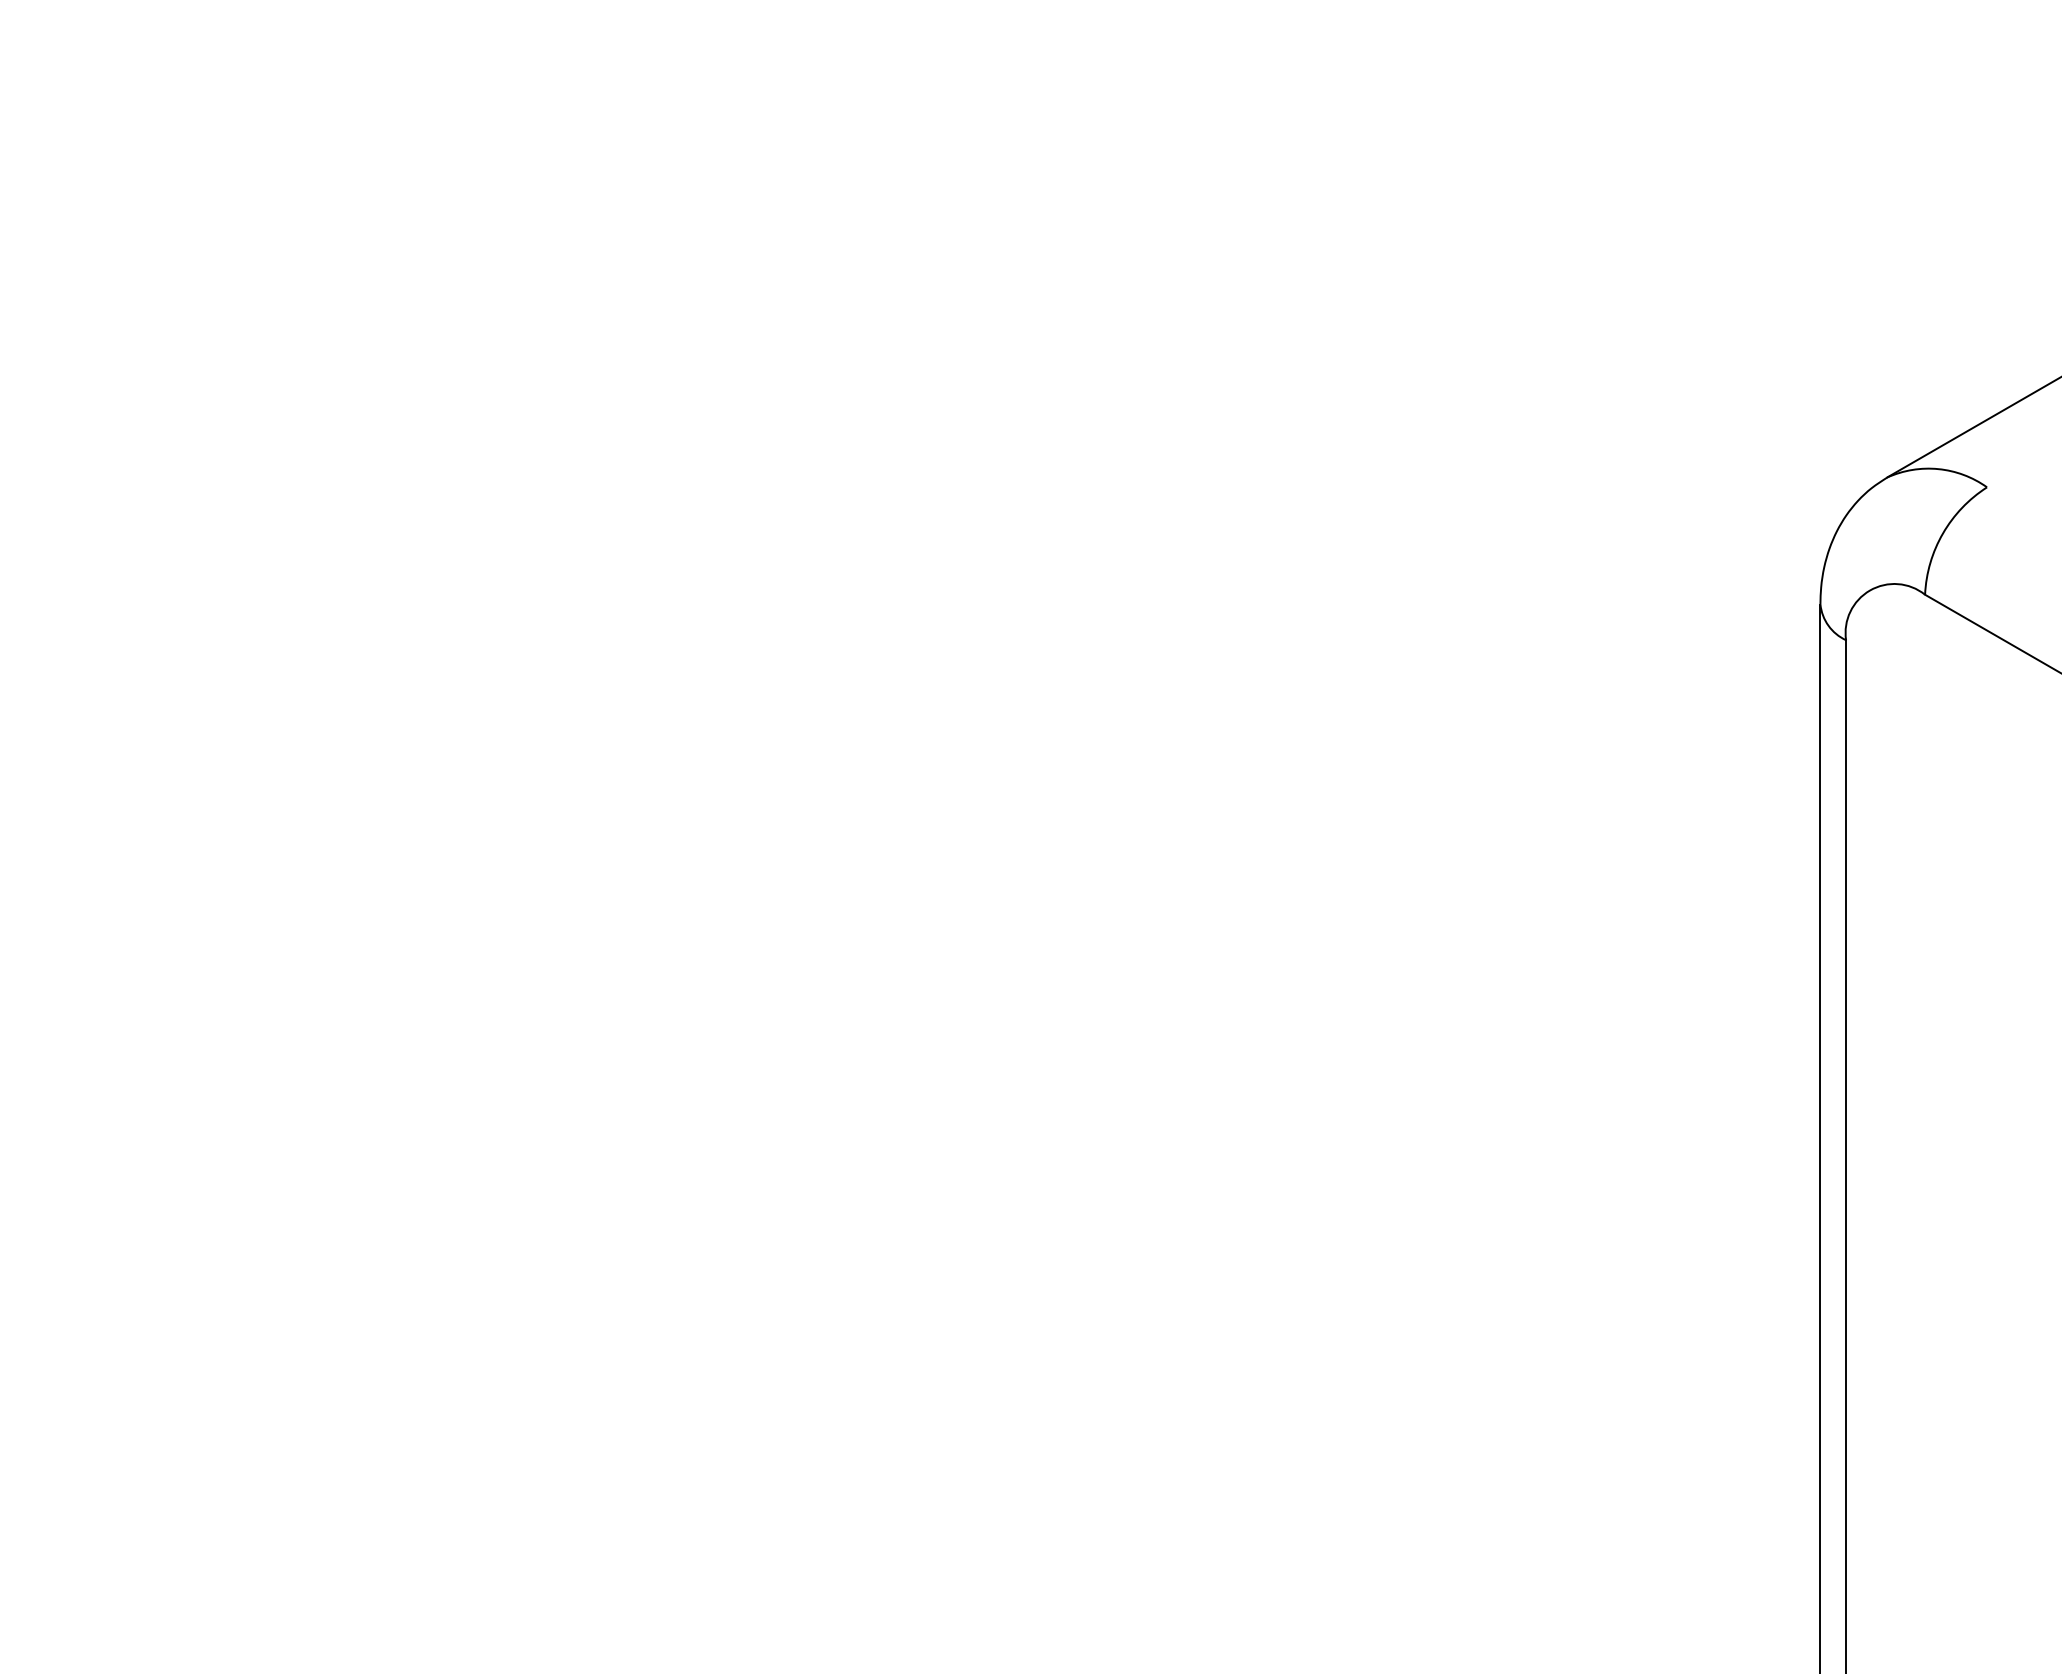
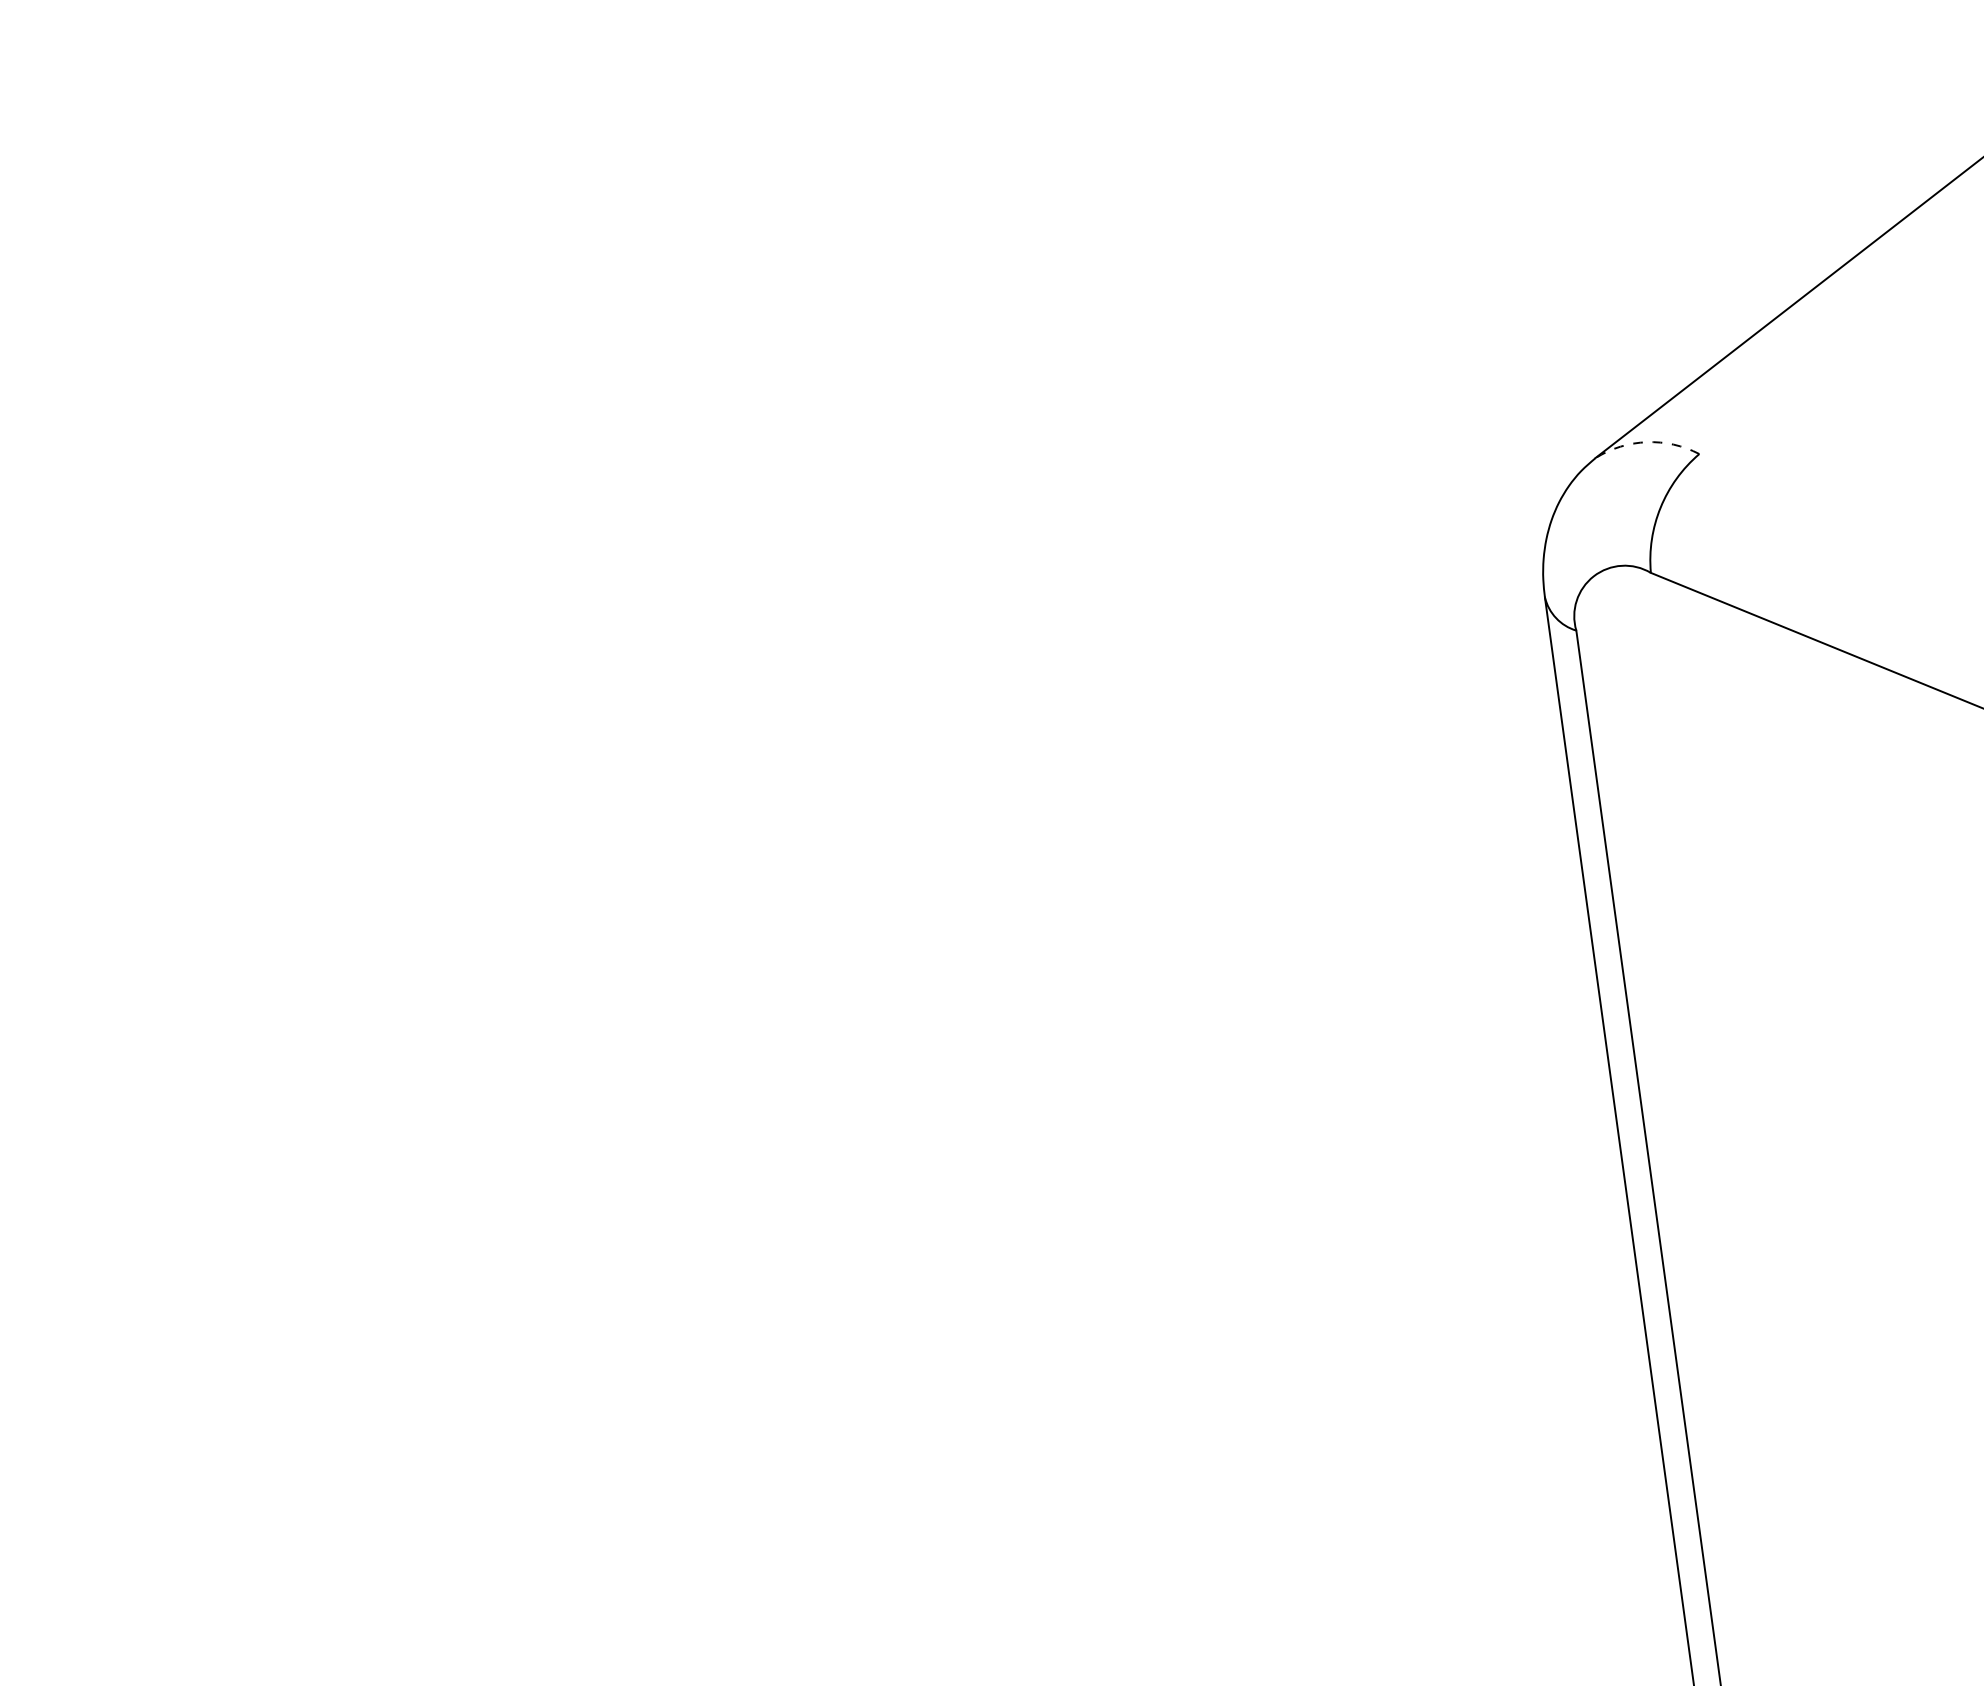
arc: (1938, 469) -> (1647, 442), solid -> dashed

